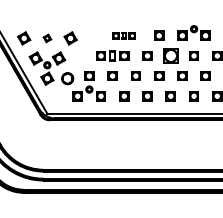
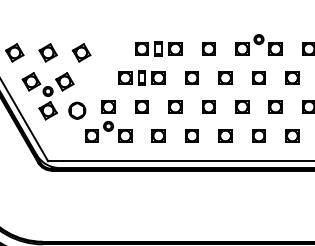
part: (123, 35) -> (157, 48), size x1.43
part: (47, 38) -> (48, 52), size x1.67
part: (170, 55) -> (225, 77), size x0.62

